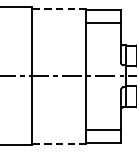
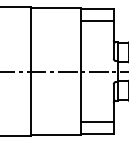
line: (59, 8) -> (56, 7), dashed -> solid
line: (59, 144) -> (56, 135), dashed -> solid

